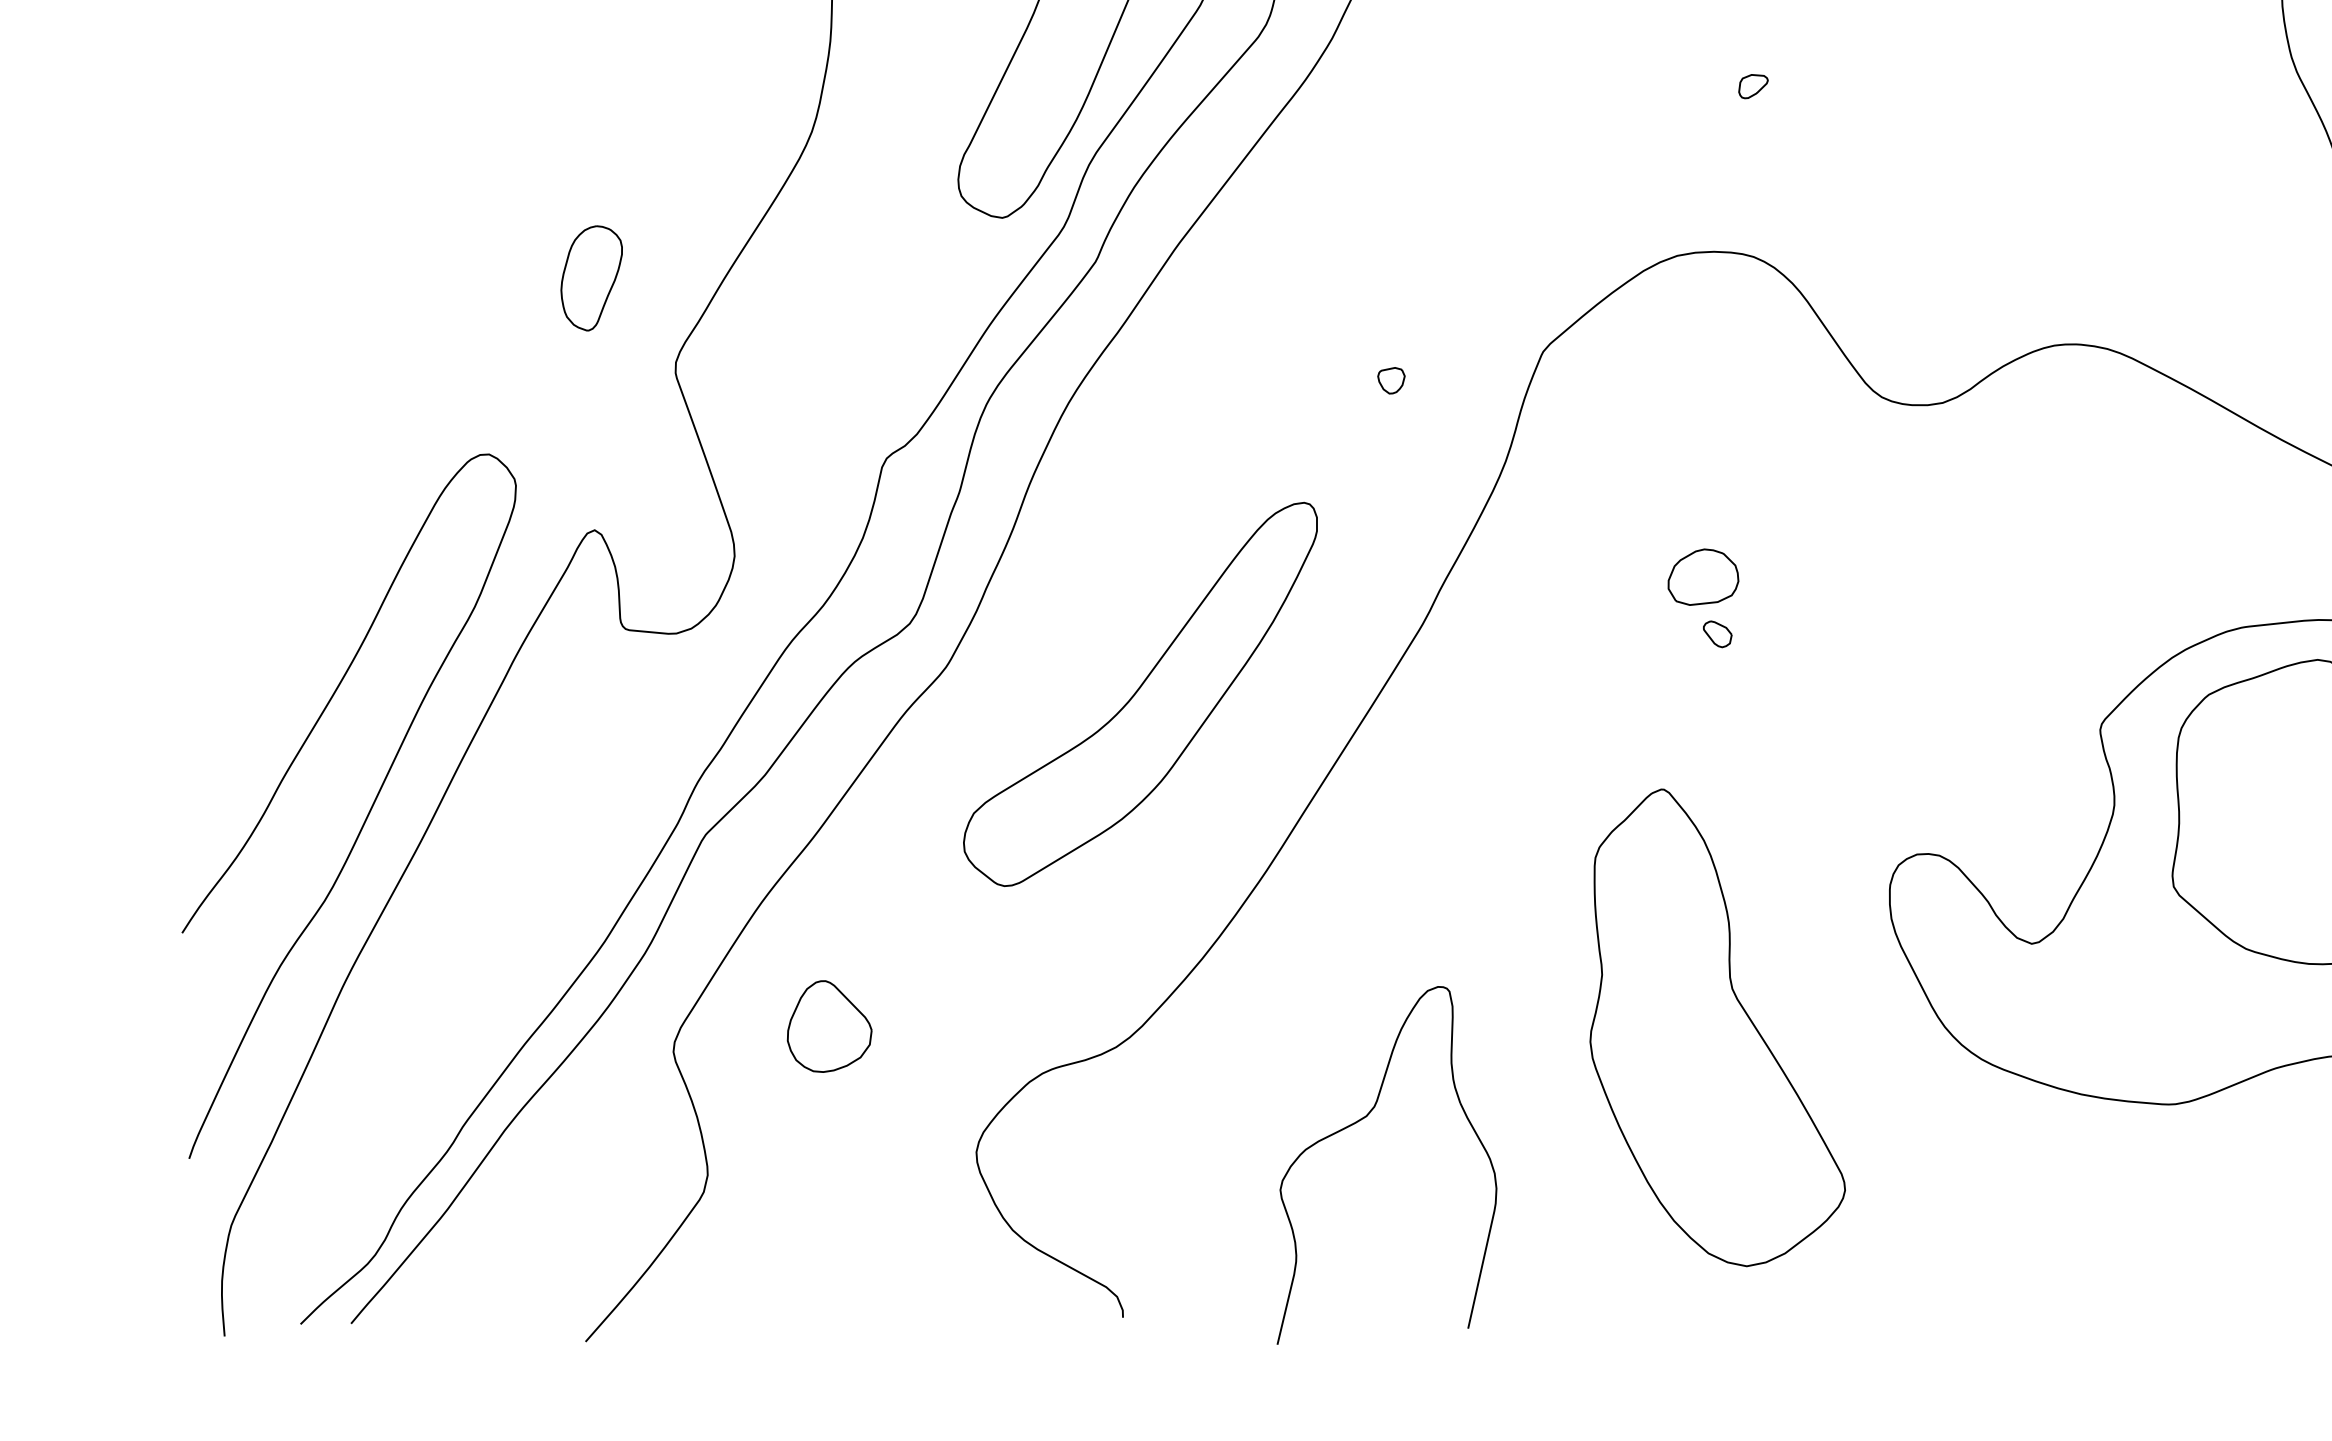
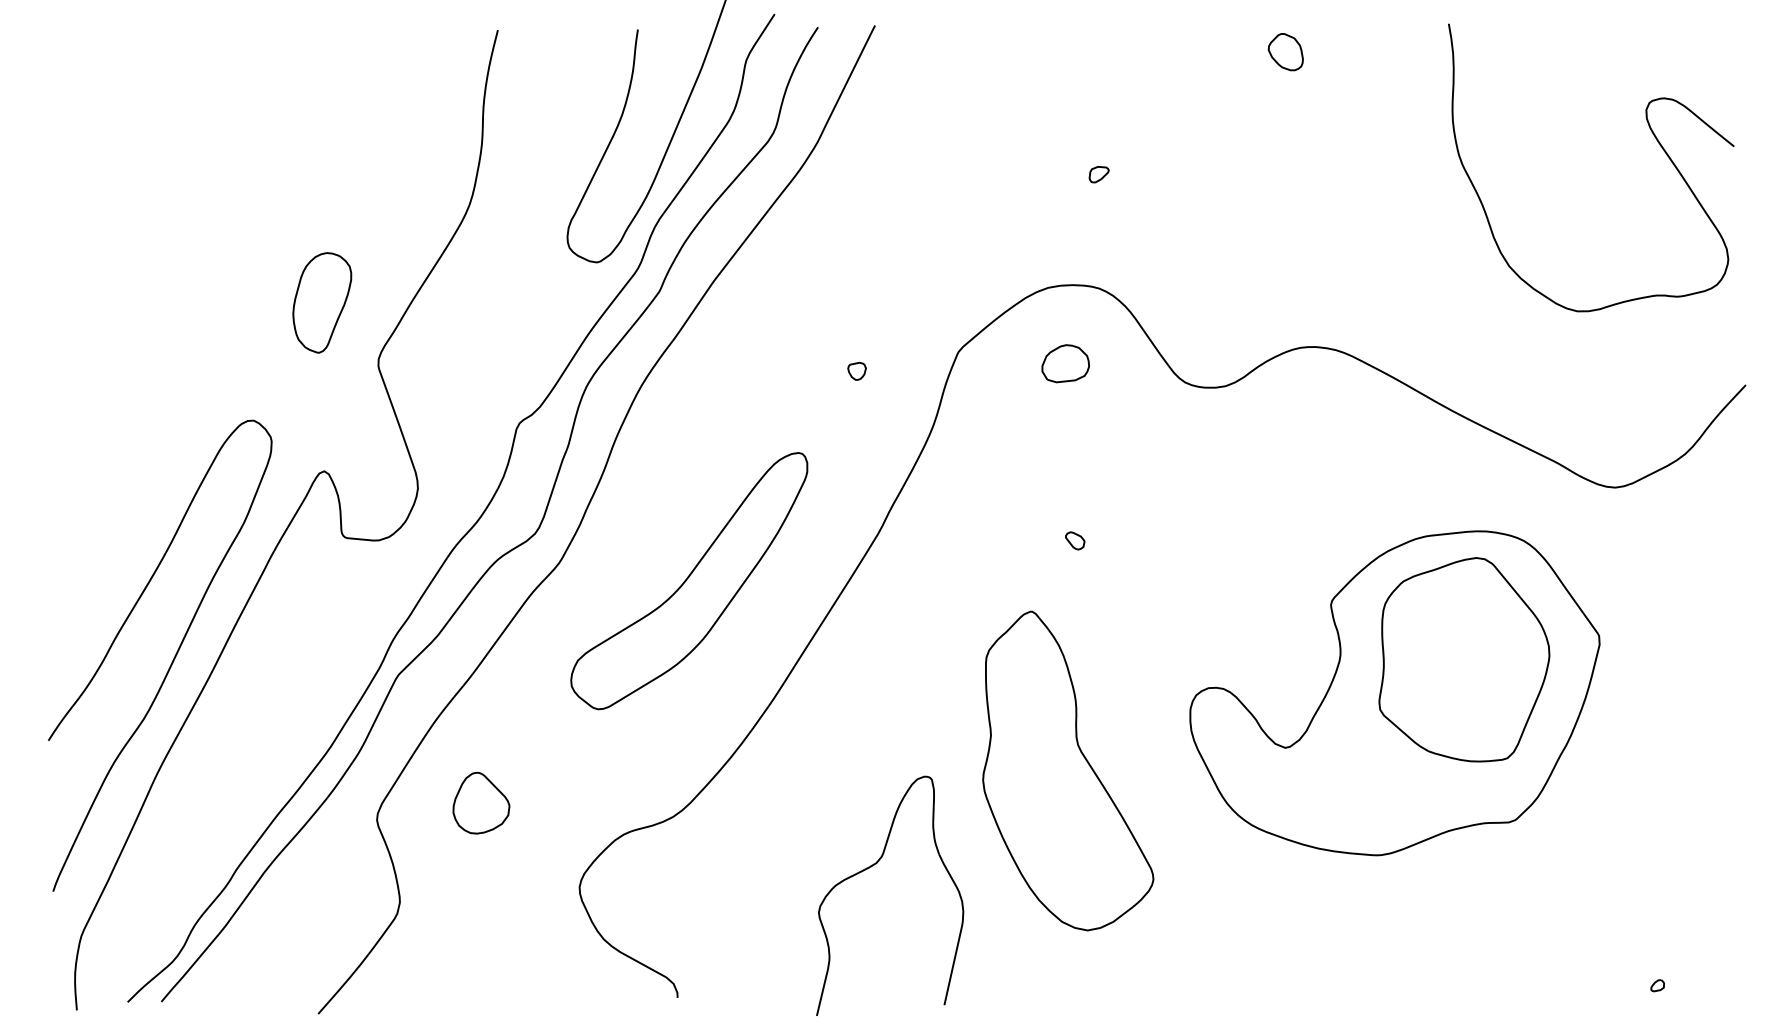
part: (591, 277) -> (322, 302), size x1.43
part: (1703, 576) -> (1065, 363), moved
part: (1718, 1027) -> (1068, 770), moved
part: (1359, 1122) -> (871, 867), moved

